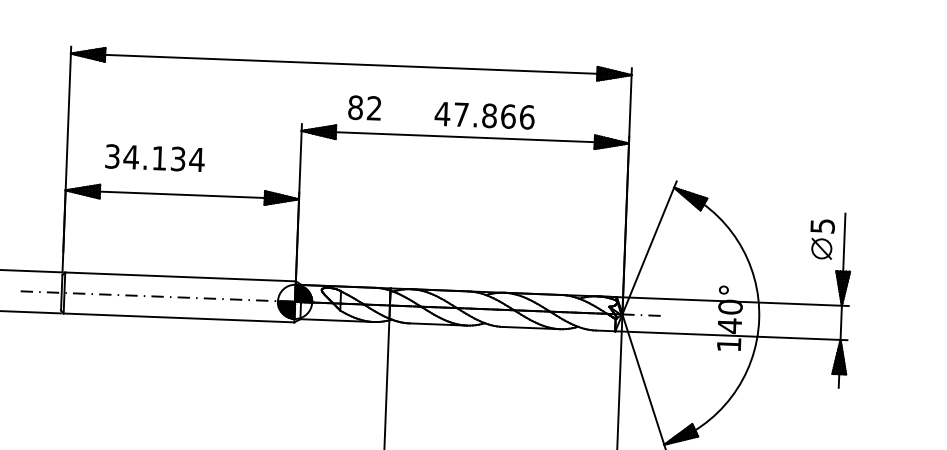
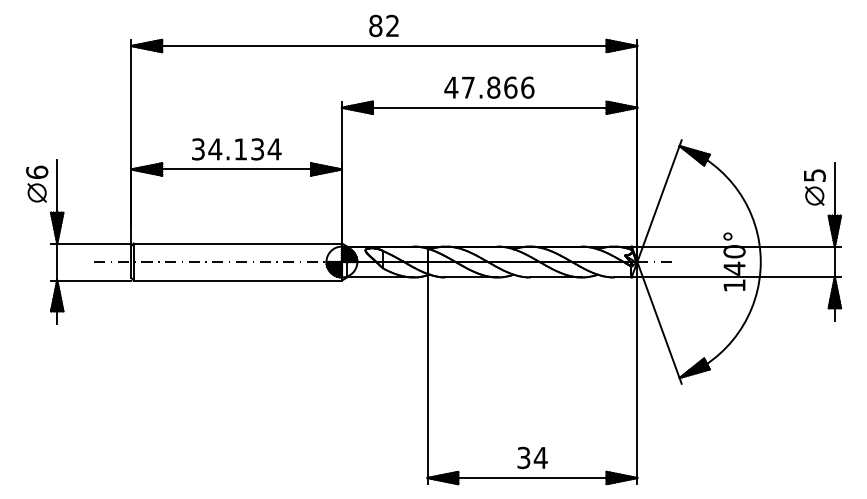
text: (364, 107) -> (383, 25), moved
text: (484, 115) -> (489, 87), moved
text: (154, 158) -> (236, 149), moved

